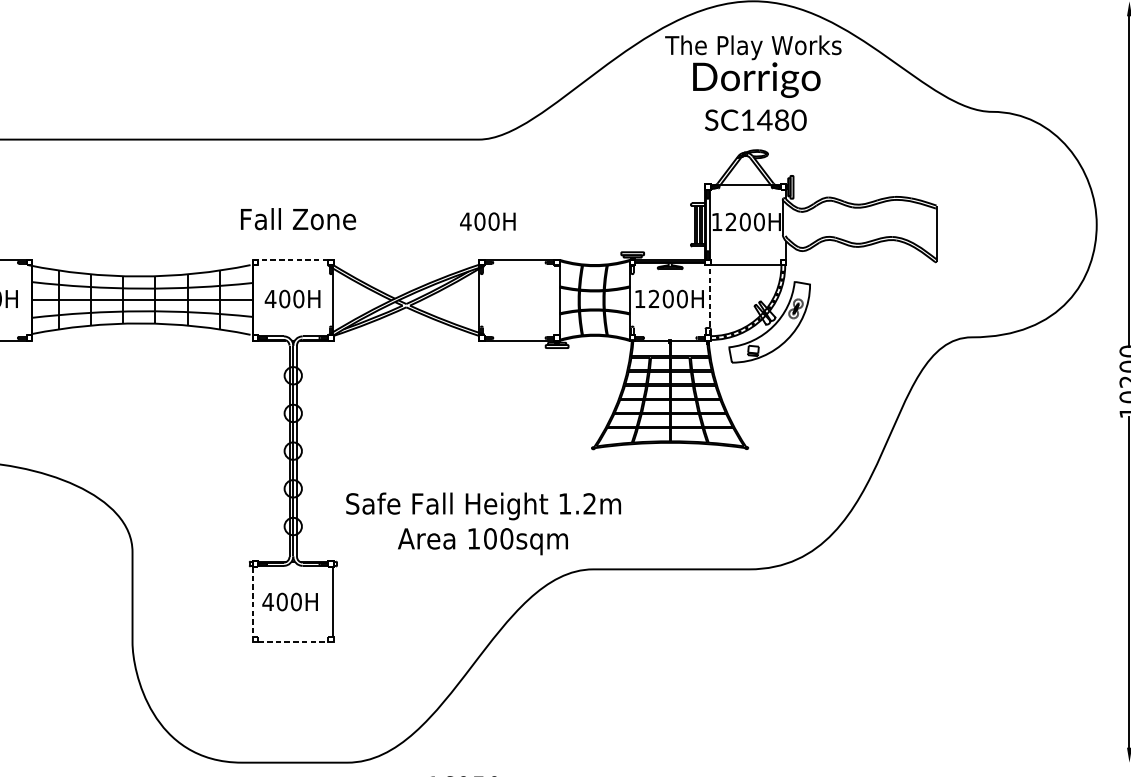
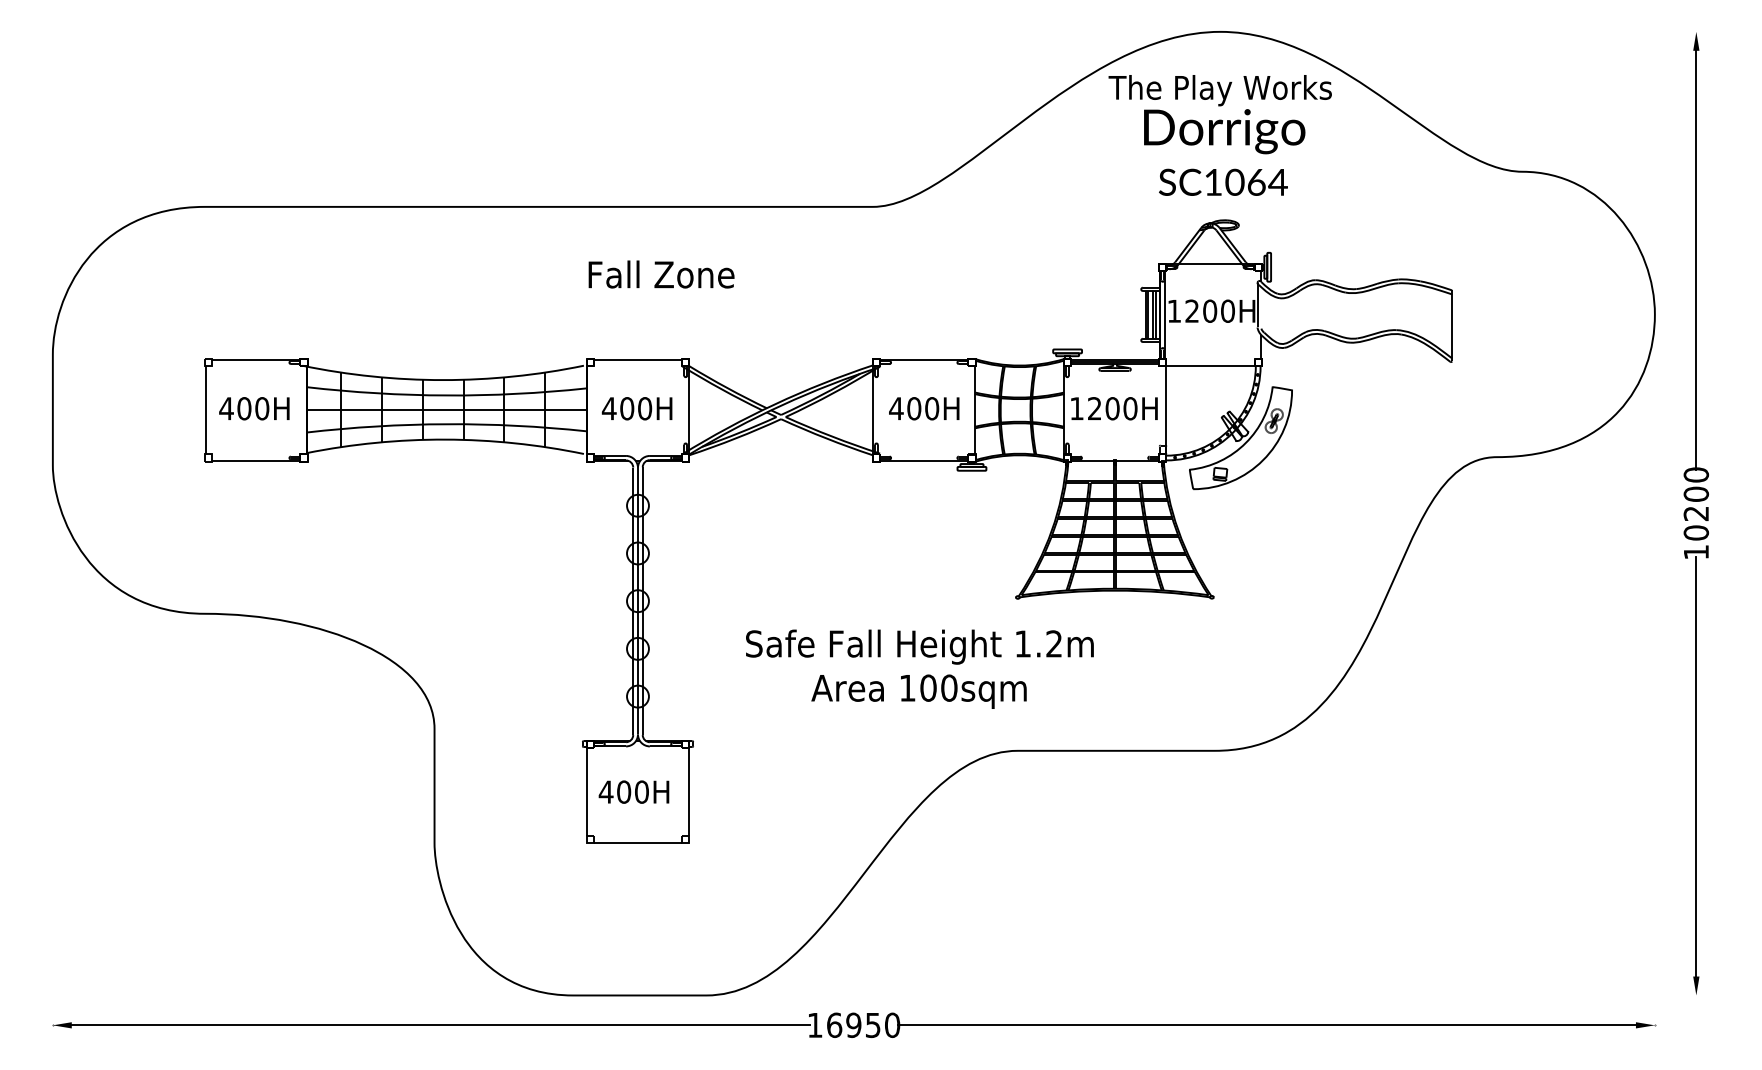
text: (781, 119) -> (1255, 181), SC1480 -> SC1064
text: (298, 219) -> (661, 274), moved
text: (488, 221) -> (924, 408), moved
line: (292, 260) -> (637, 359), dashed -> solid
line: (710, 299) -> (1165, 409), dashed -> solid
text: (483, 523) -> (919, 668), moved
line: (253, 602) -> (587, 792), dashed -> solid
line: (293, 641) -> (638, 842), dashed -> solid

